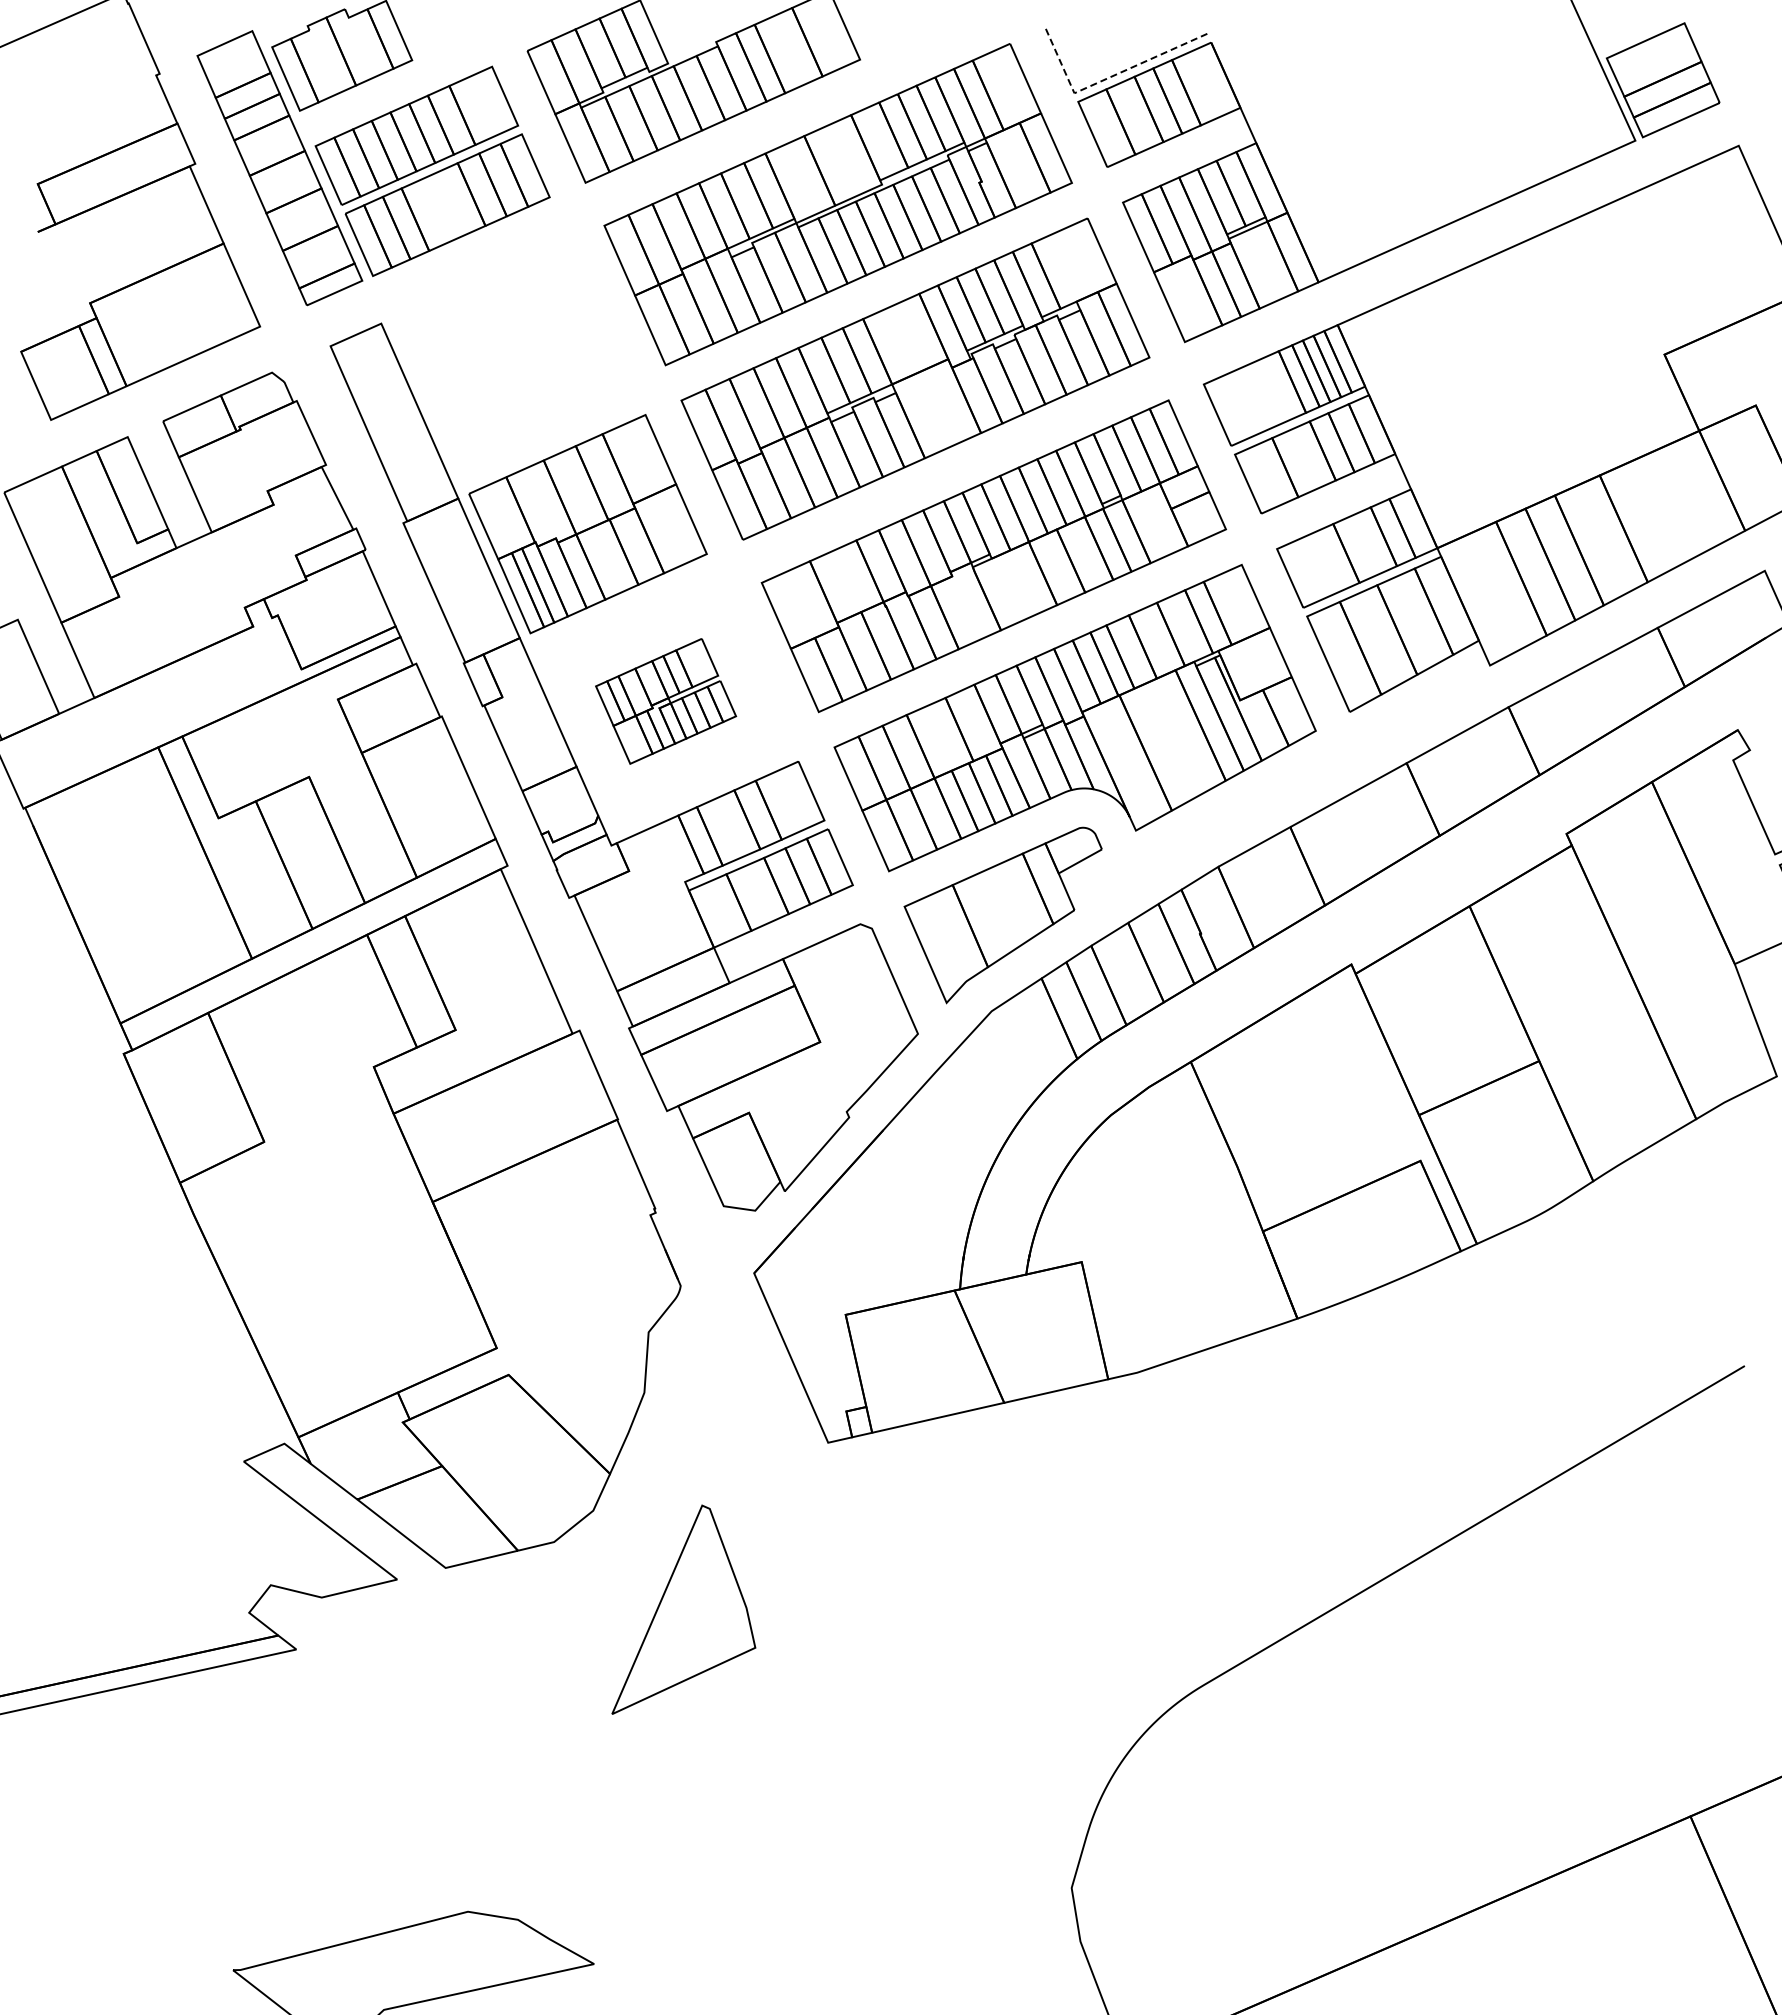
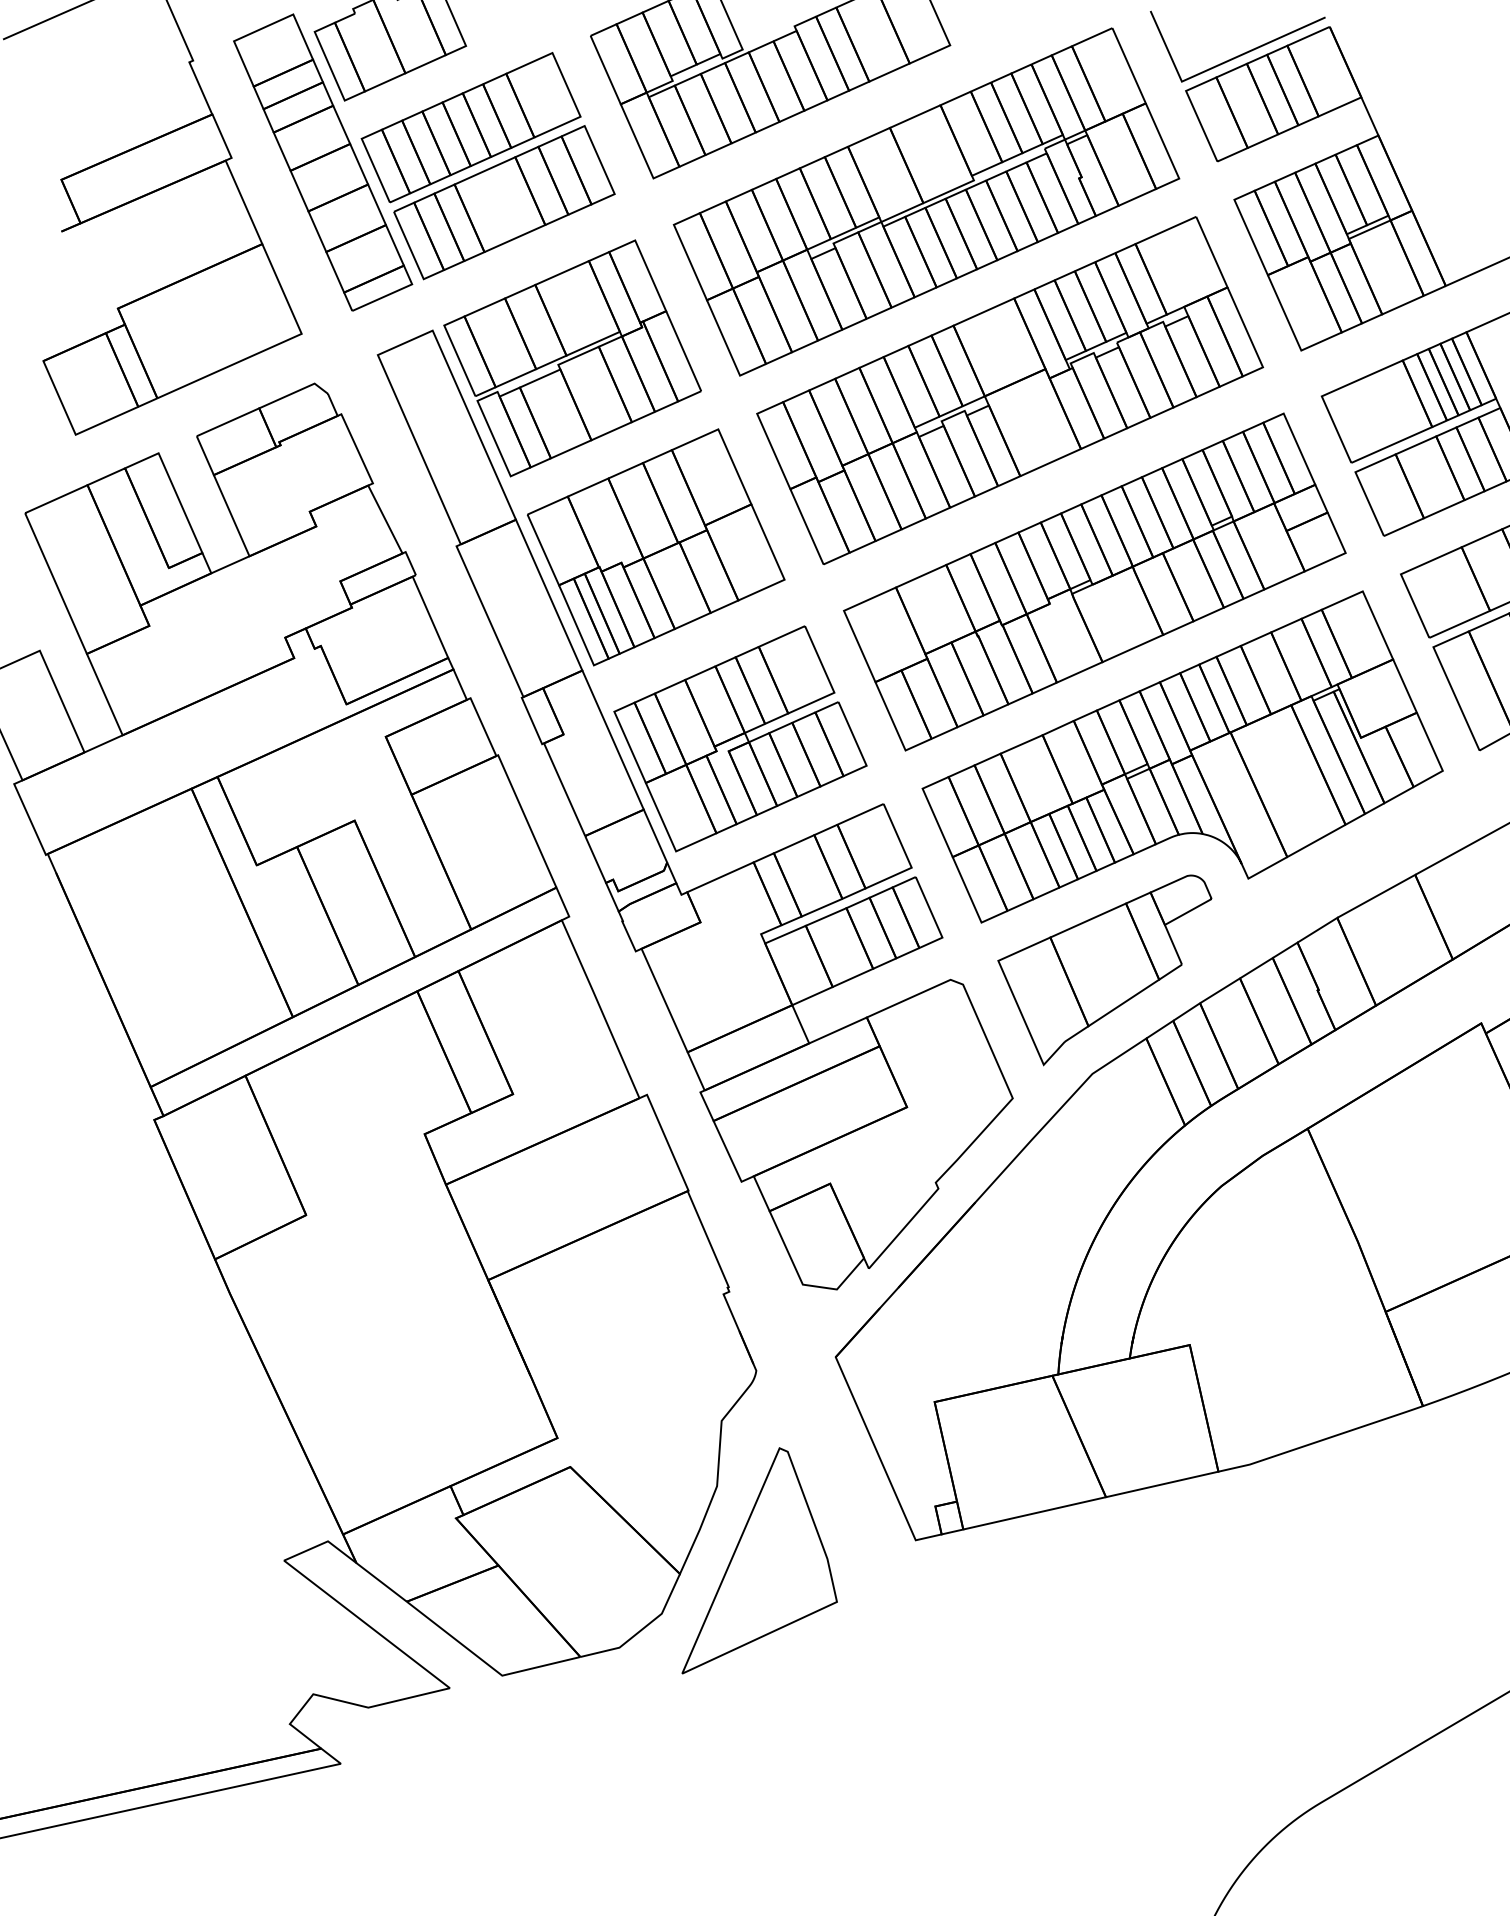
line: (1107, 78) -> (1217, 65), dashed -> solid
part: (510, 349) -> (572, 358), added
part: (665, 701) -> (739, 739), size x1.67
part: (683, 1609) -> (759, 1560), moved

